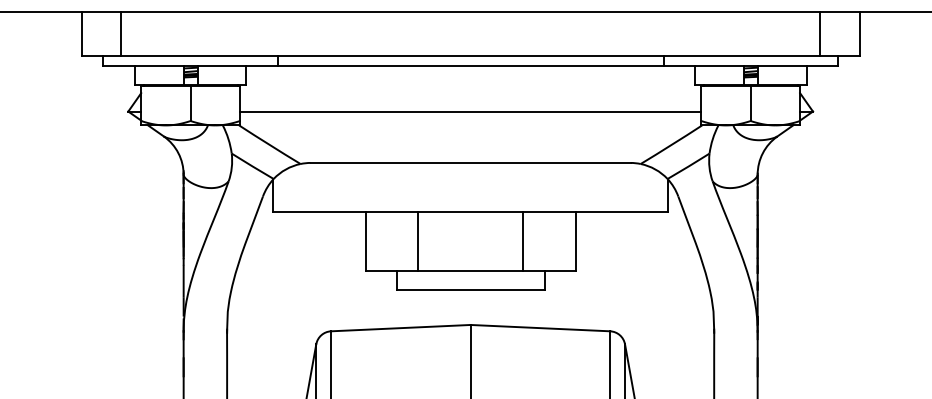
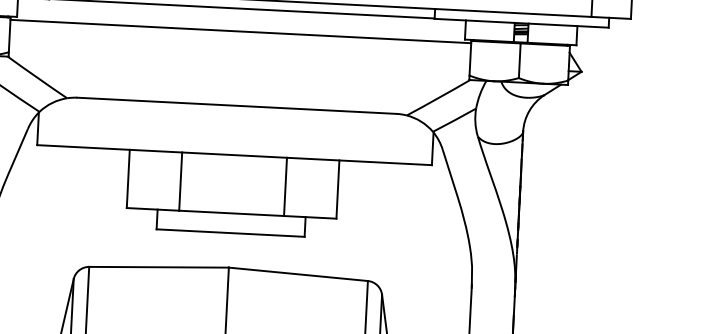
line: (470, 111) -> (240, 31), moved

